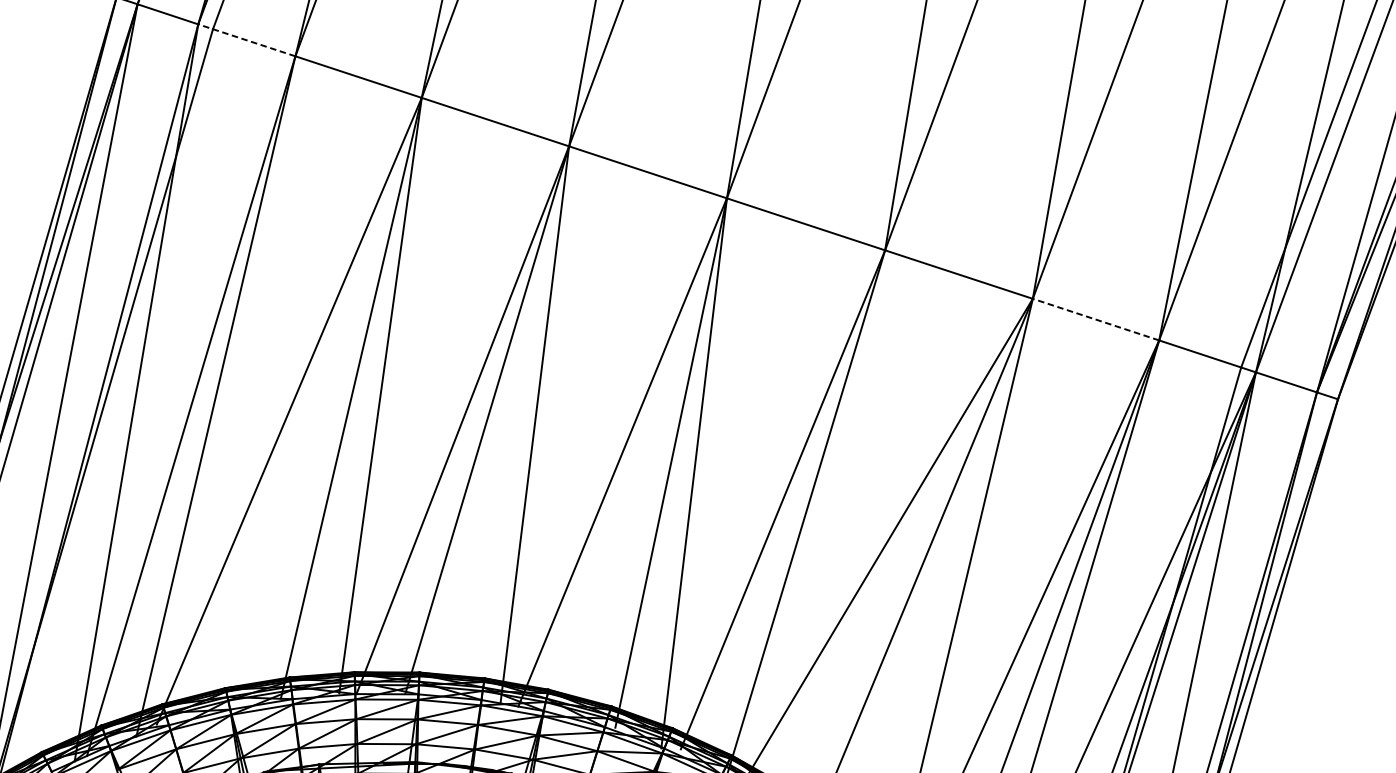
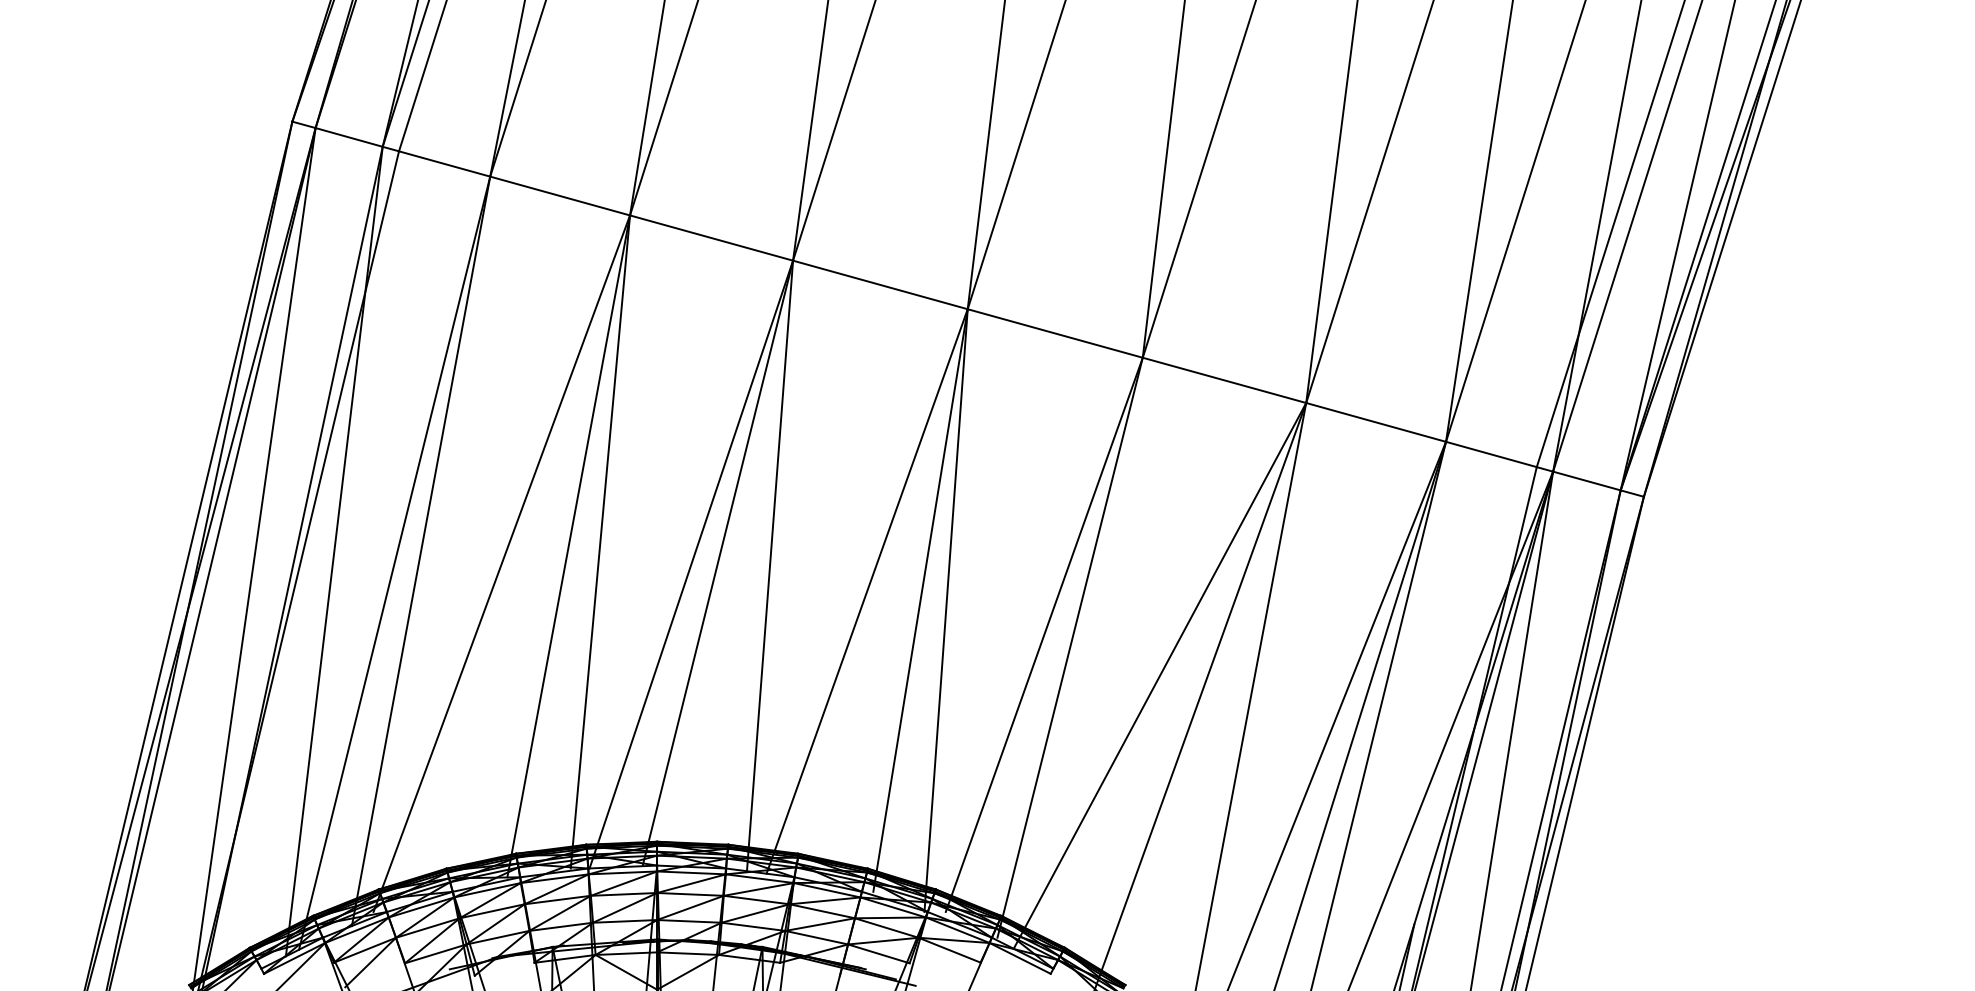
line: (246, 40) -> (436, 161), dashed -> solid
line: (1096, 319) -> (1376, 422), dashed -> solid

